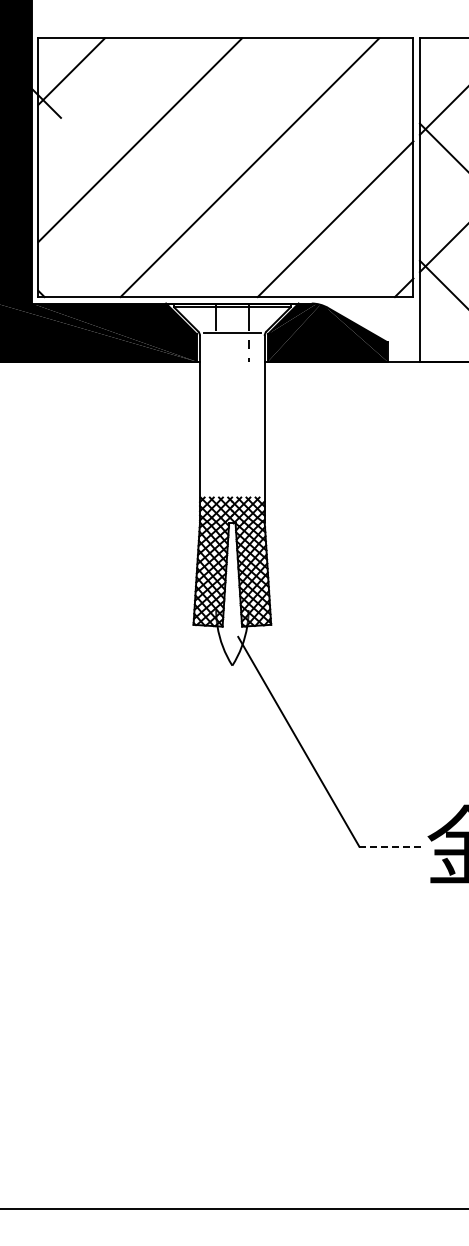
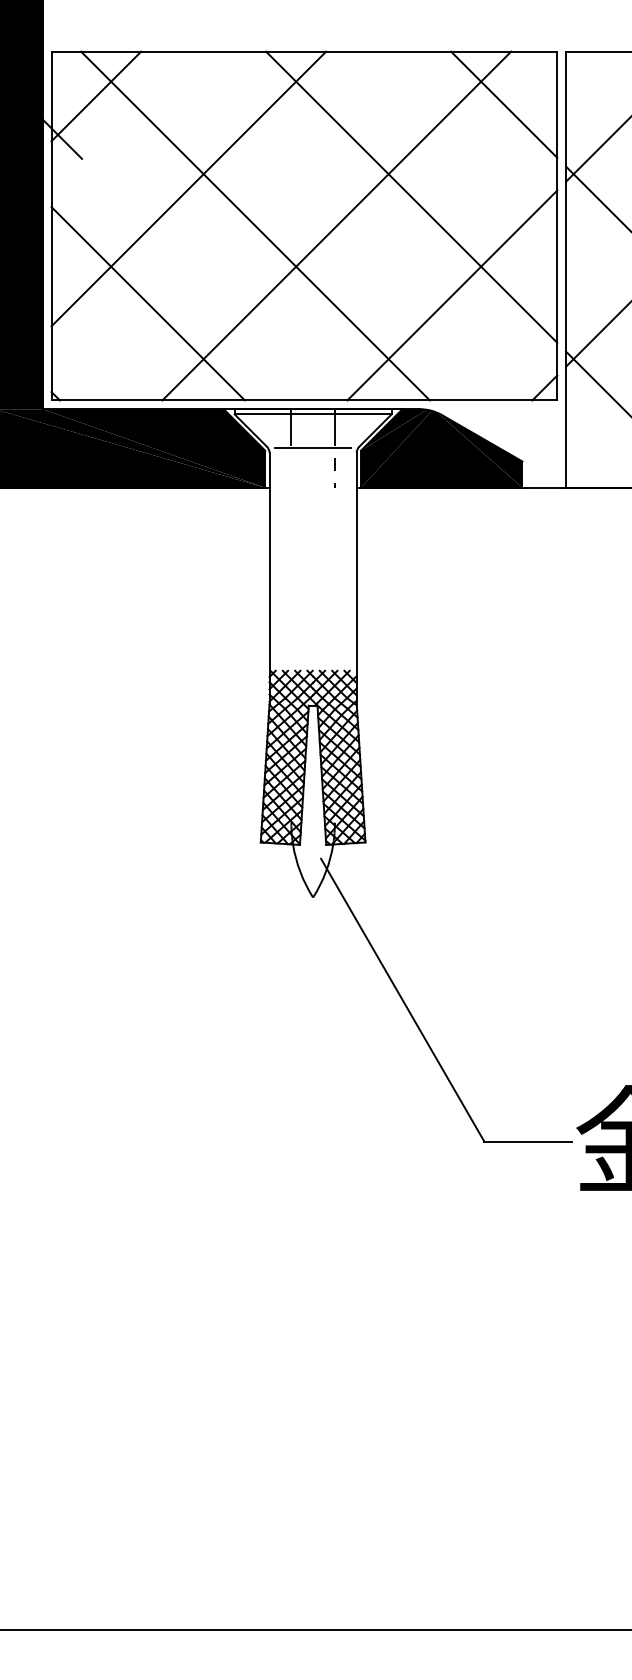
line: (373, 77) -> (503, 104), added
line: (305, 146) -> (411, 197), added
line: (189, 167) -> (255, 225), added
line: (109, 225) -> (147, 303), added
line: (392, 846) -> (529, 1141), dashed -> solid

